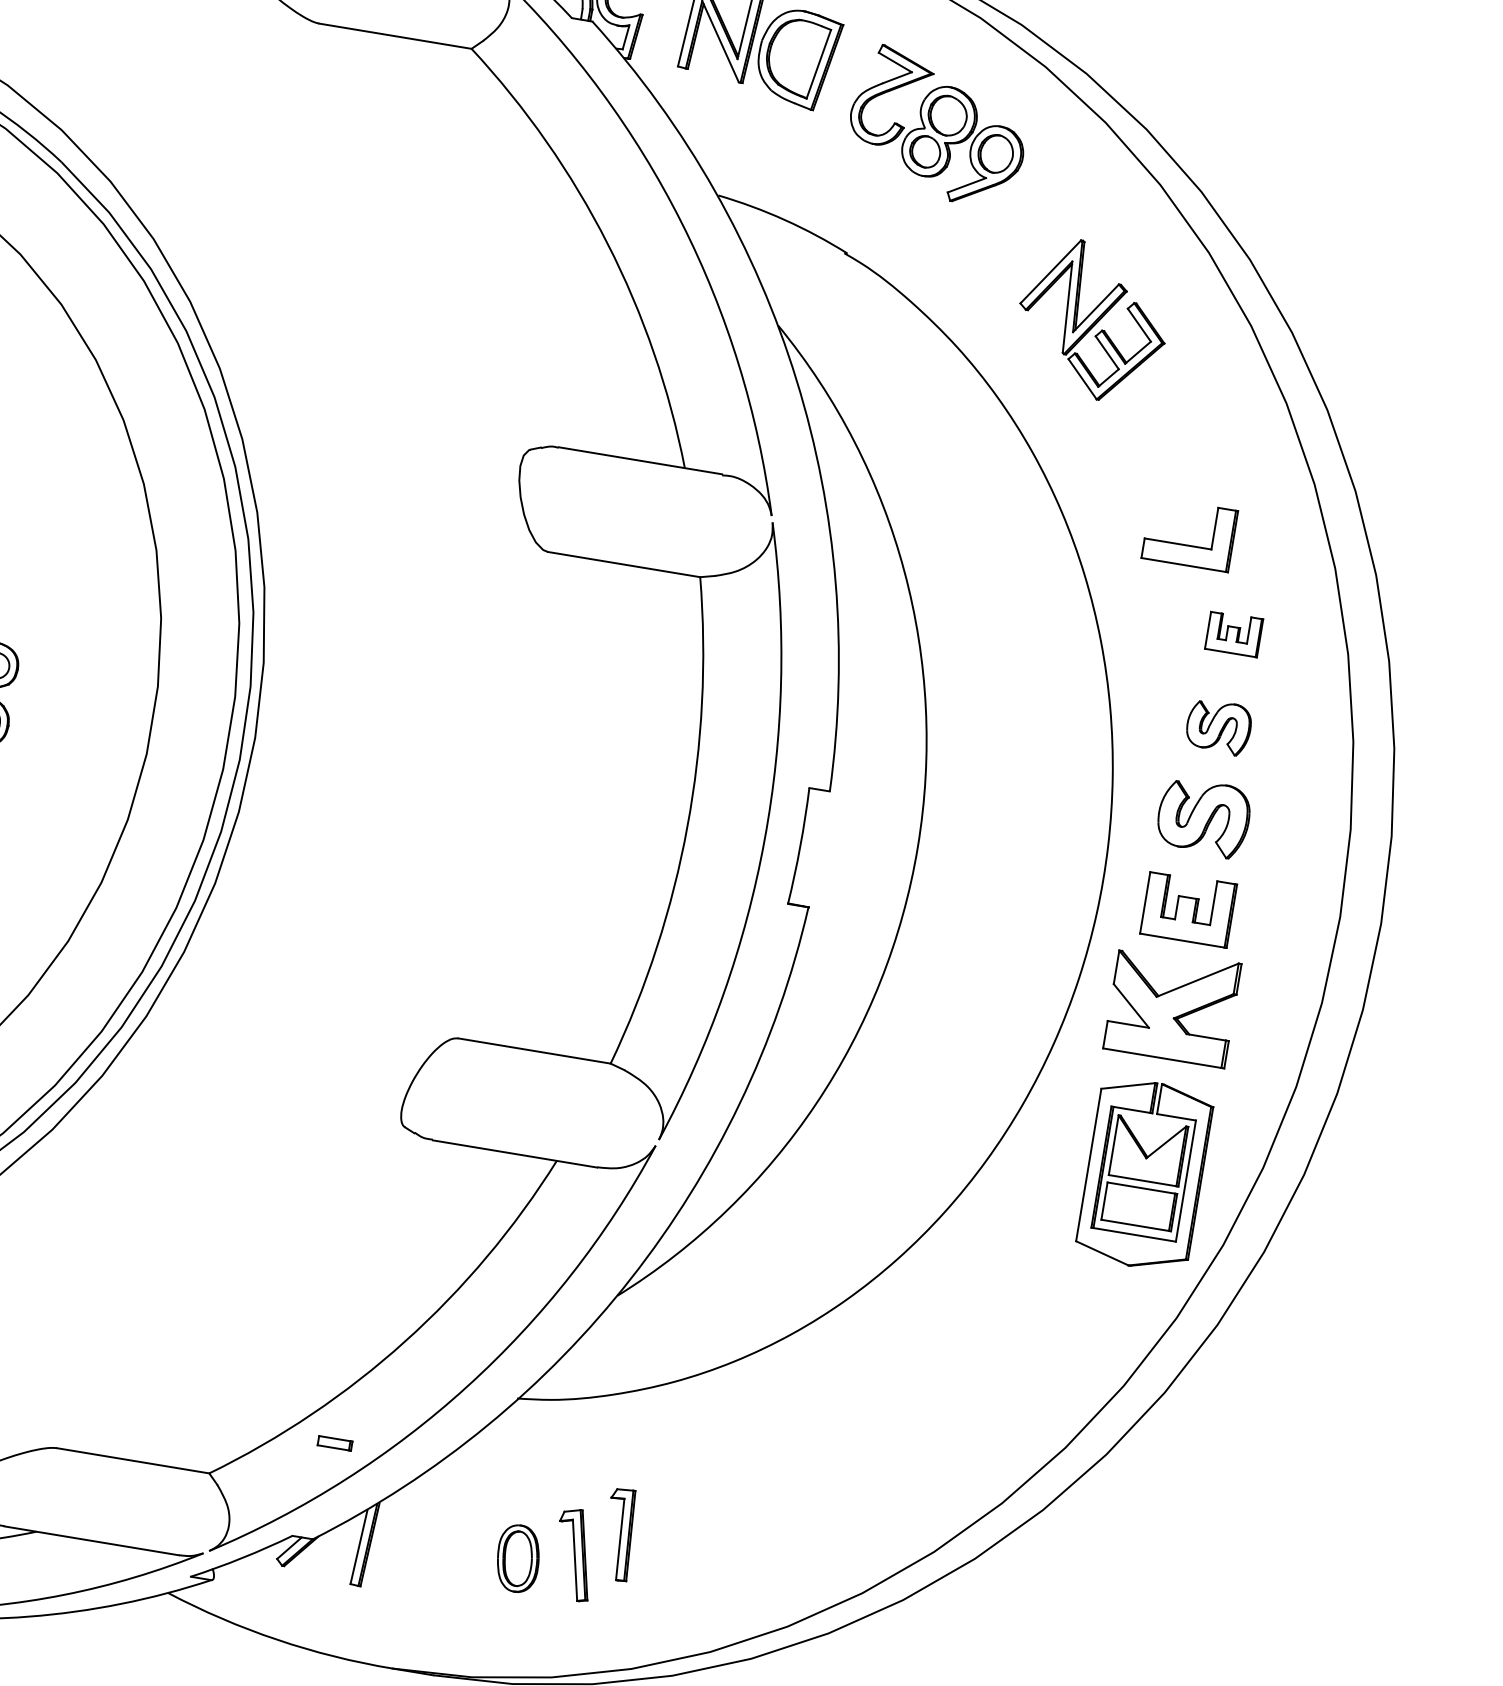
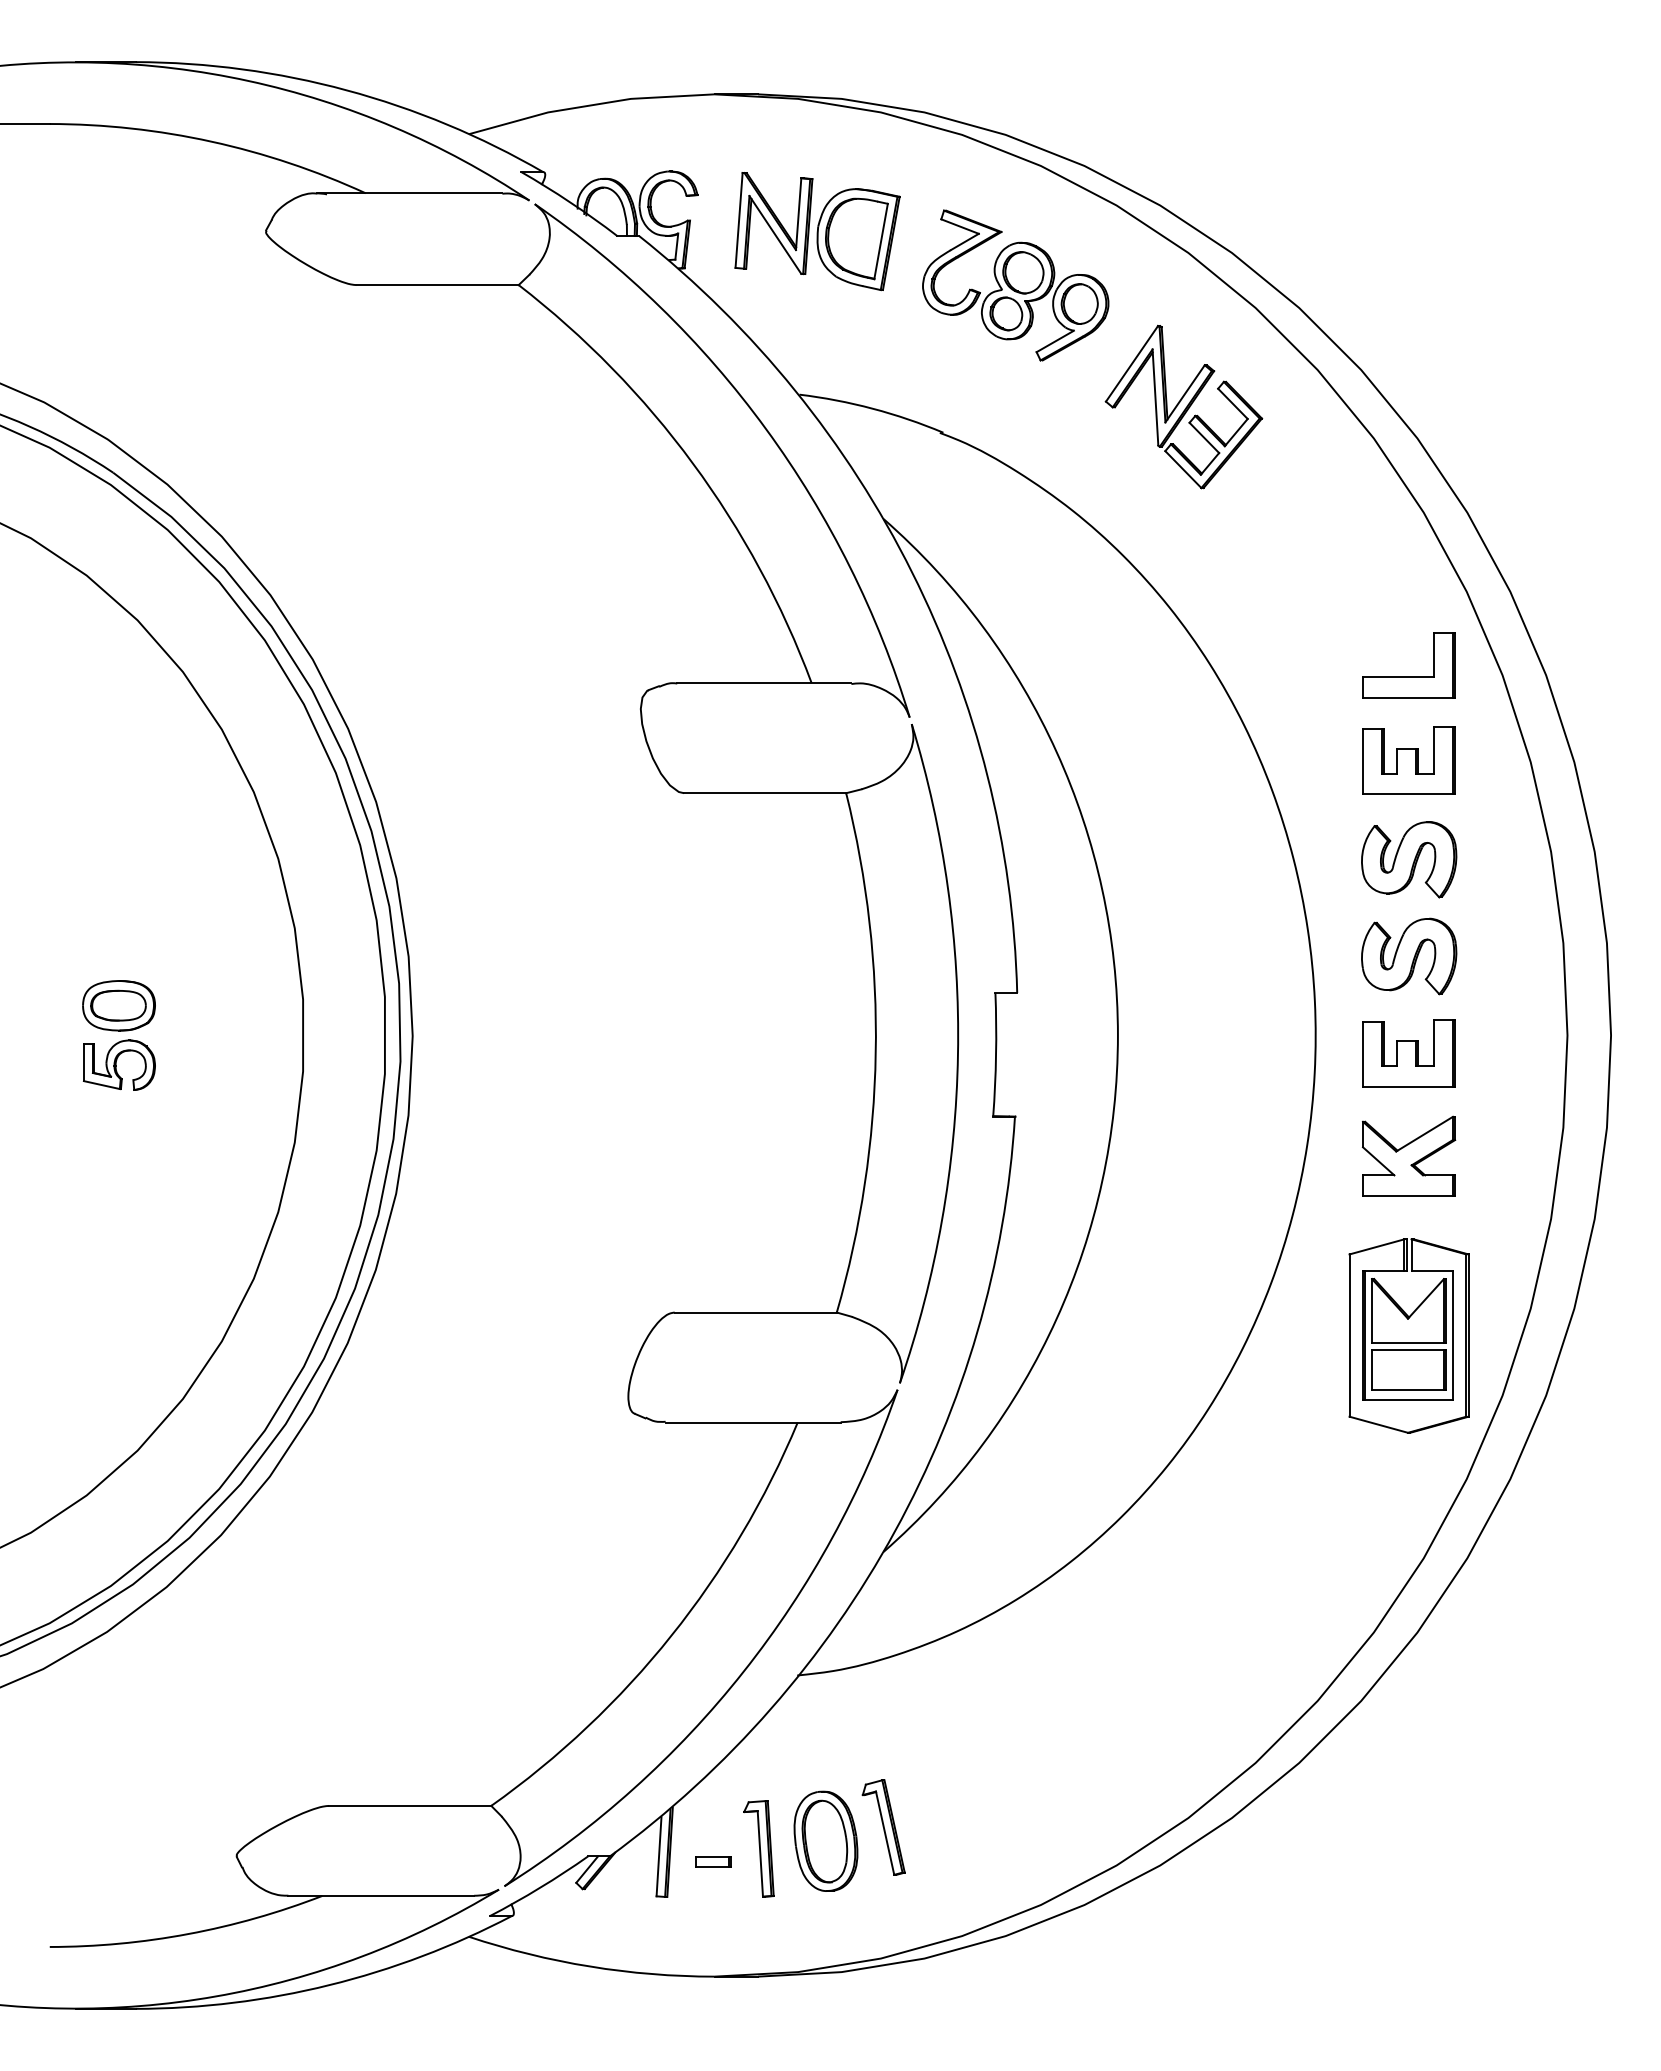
part: (1092, 320) -> (1183, 406), moved
part: (1187, 545) -> (1408, 676), moved
part: (1233, 633) -> (1408, 760), size x1.67
part: (1219, 727) -> (1409, 859), size x1.43
part: (1173, 1005) -> (1409, 1155), size x0.71
part: (335, 1442) -> (713, 1861), moved
part: (619, 1534) -> (758, 1848), moved
part: (517, 1557) -> (825, 1840), size x1.43

